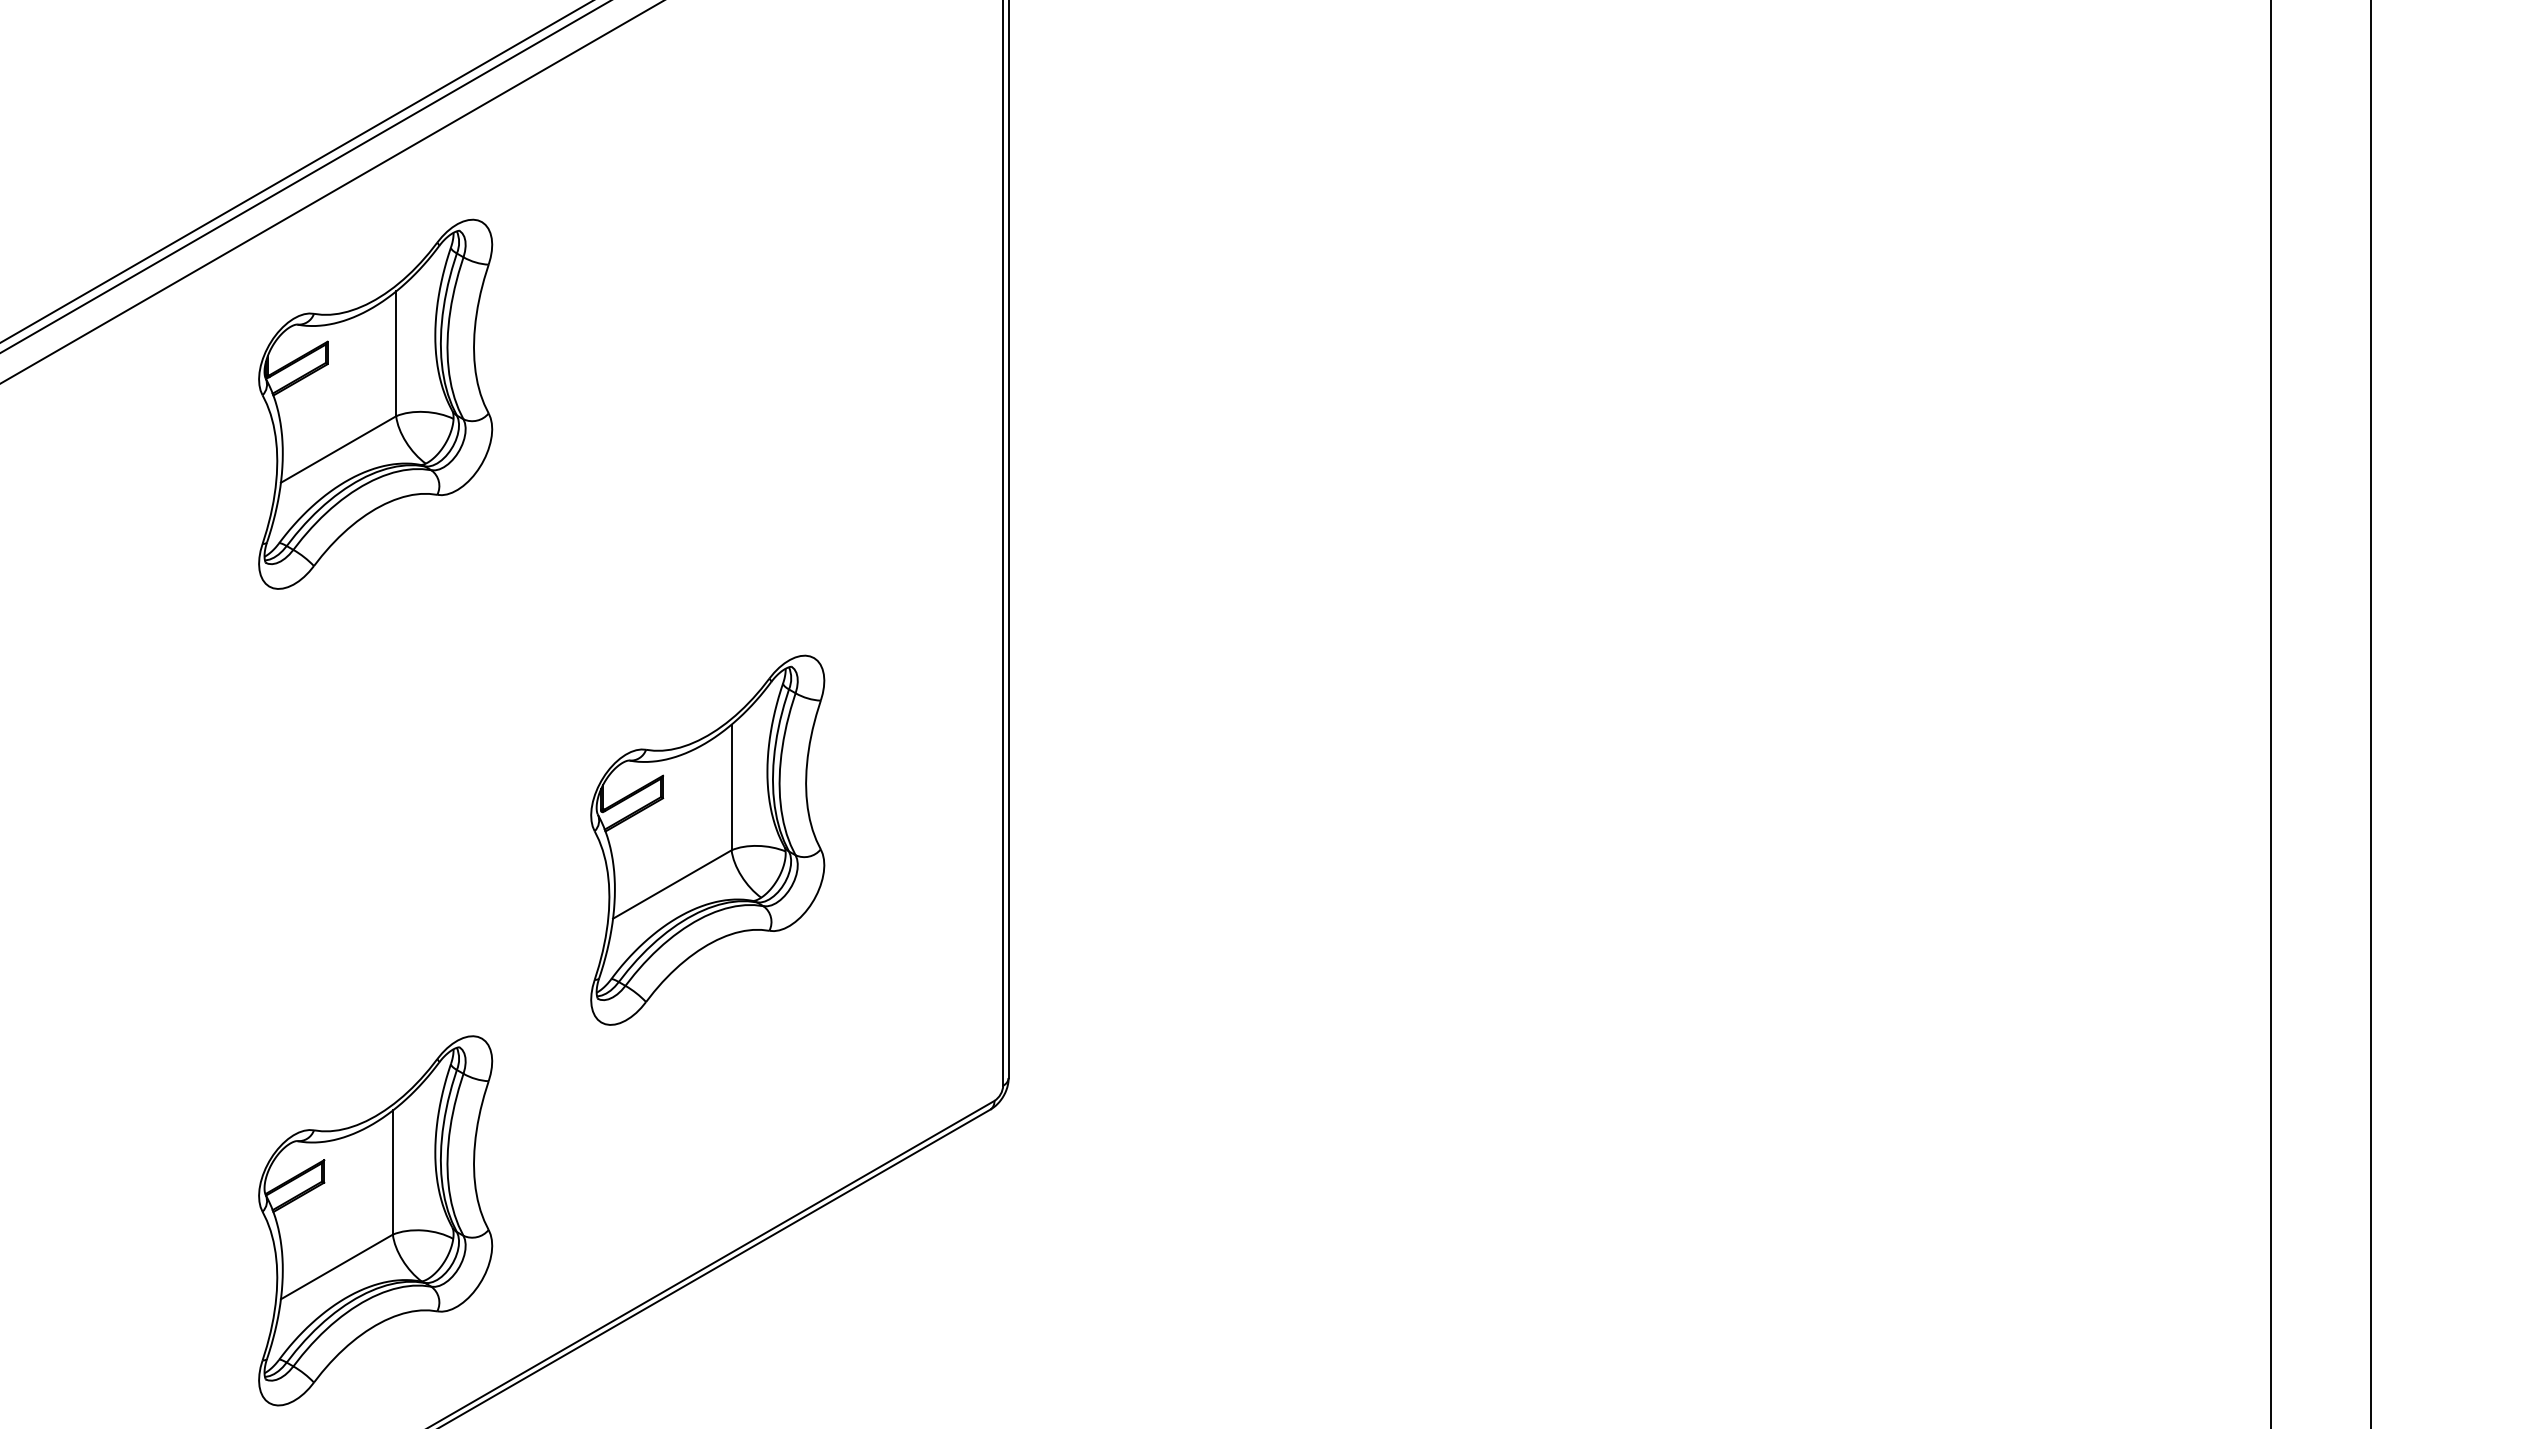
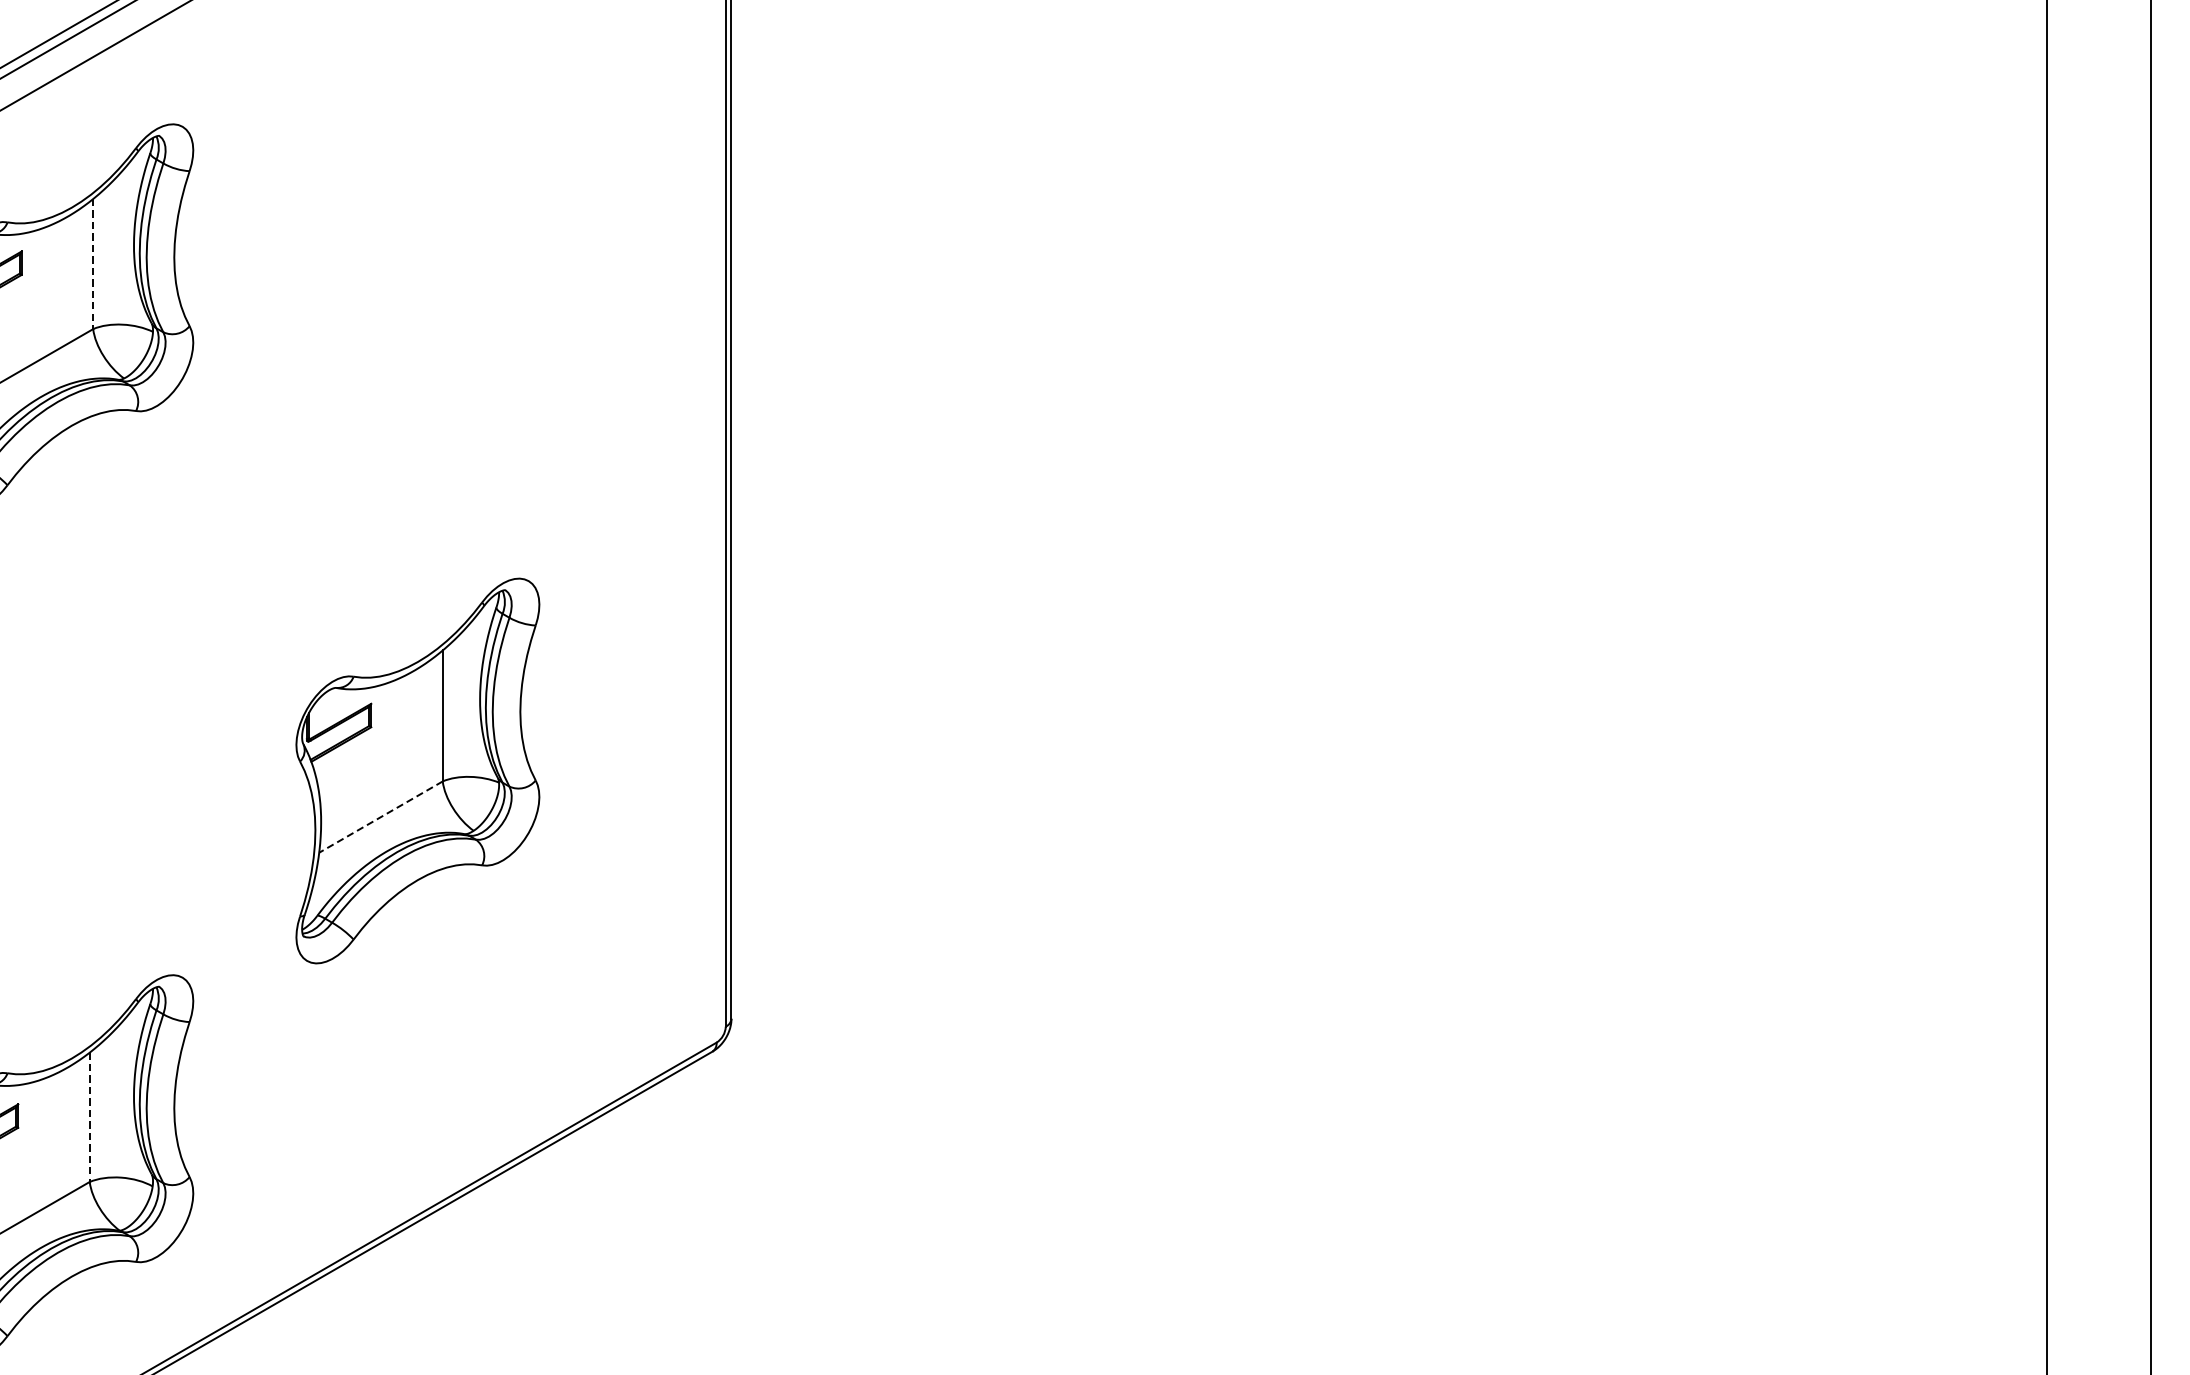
line: (396, 354) -> (93, 264), solid -> dashed
line: (671, 884) -> (380, 817), solid -> dashed
line: (392, 1173) -> (89, 1118), solid -> dashed

